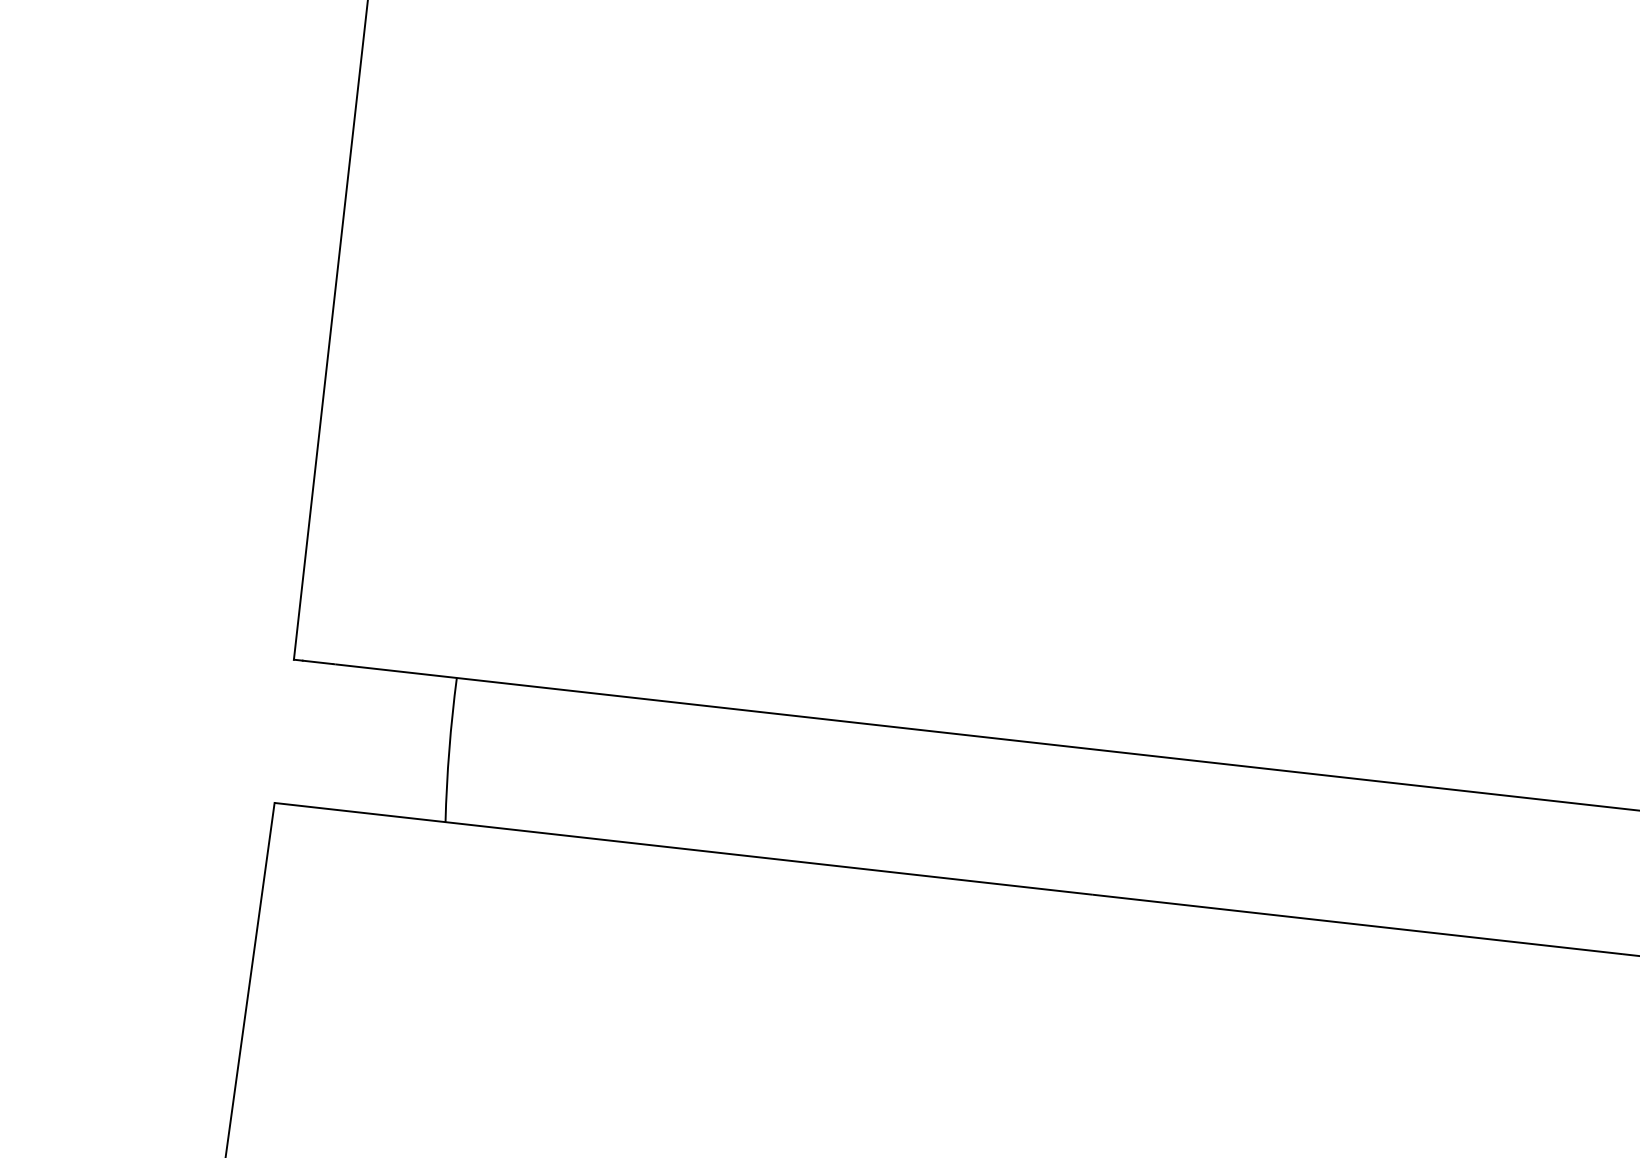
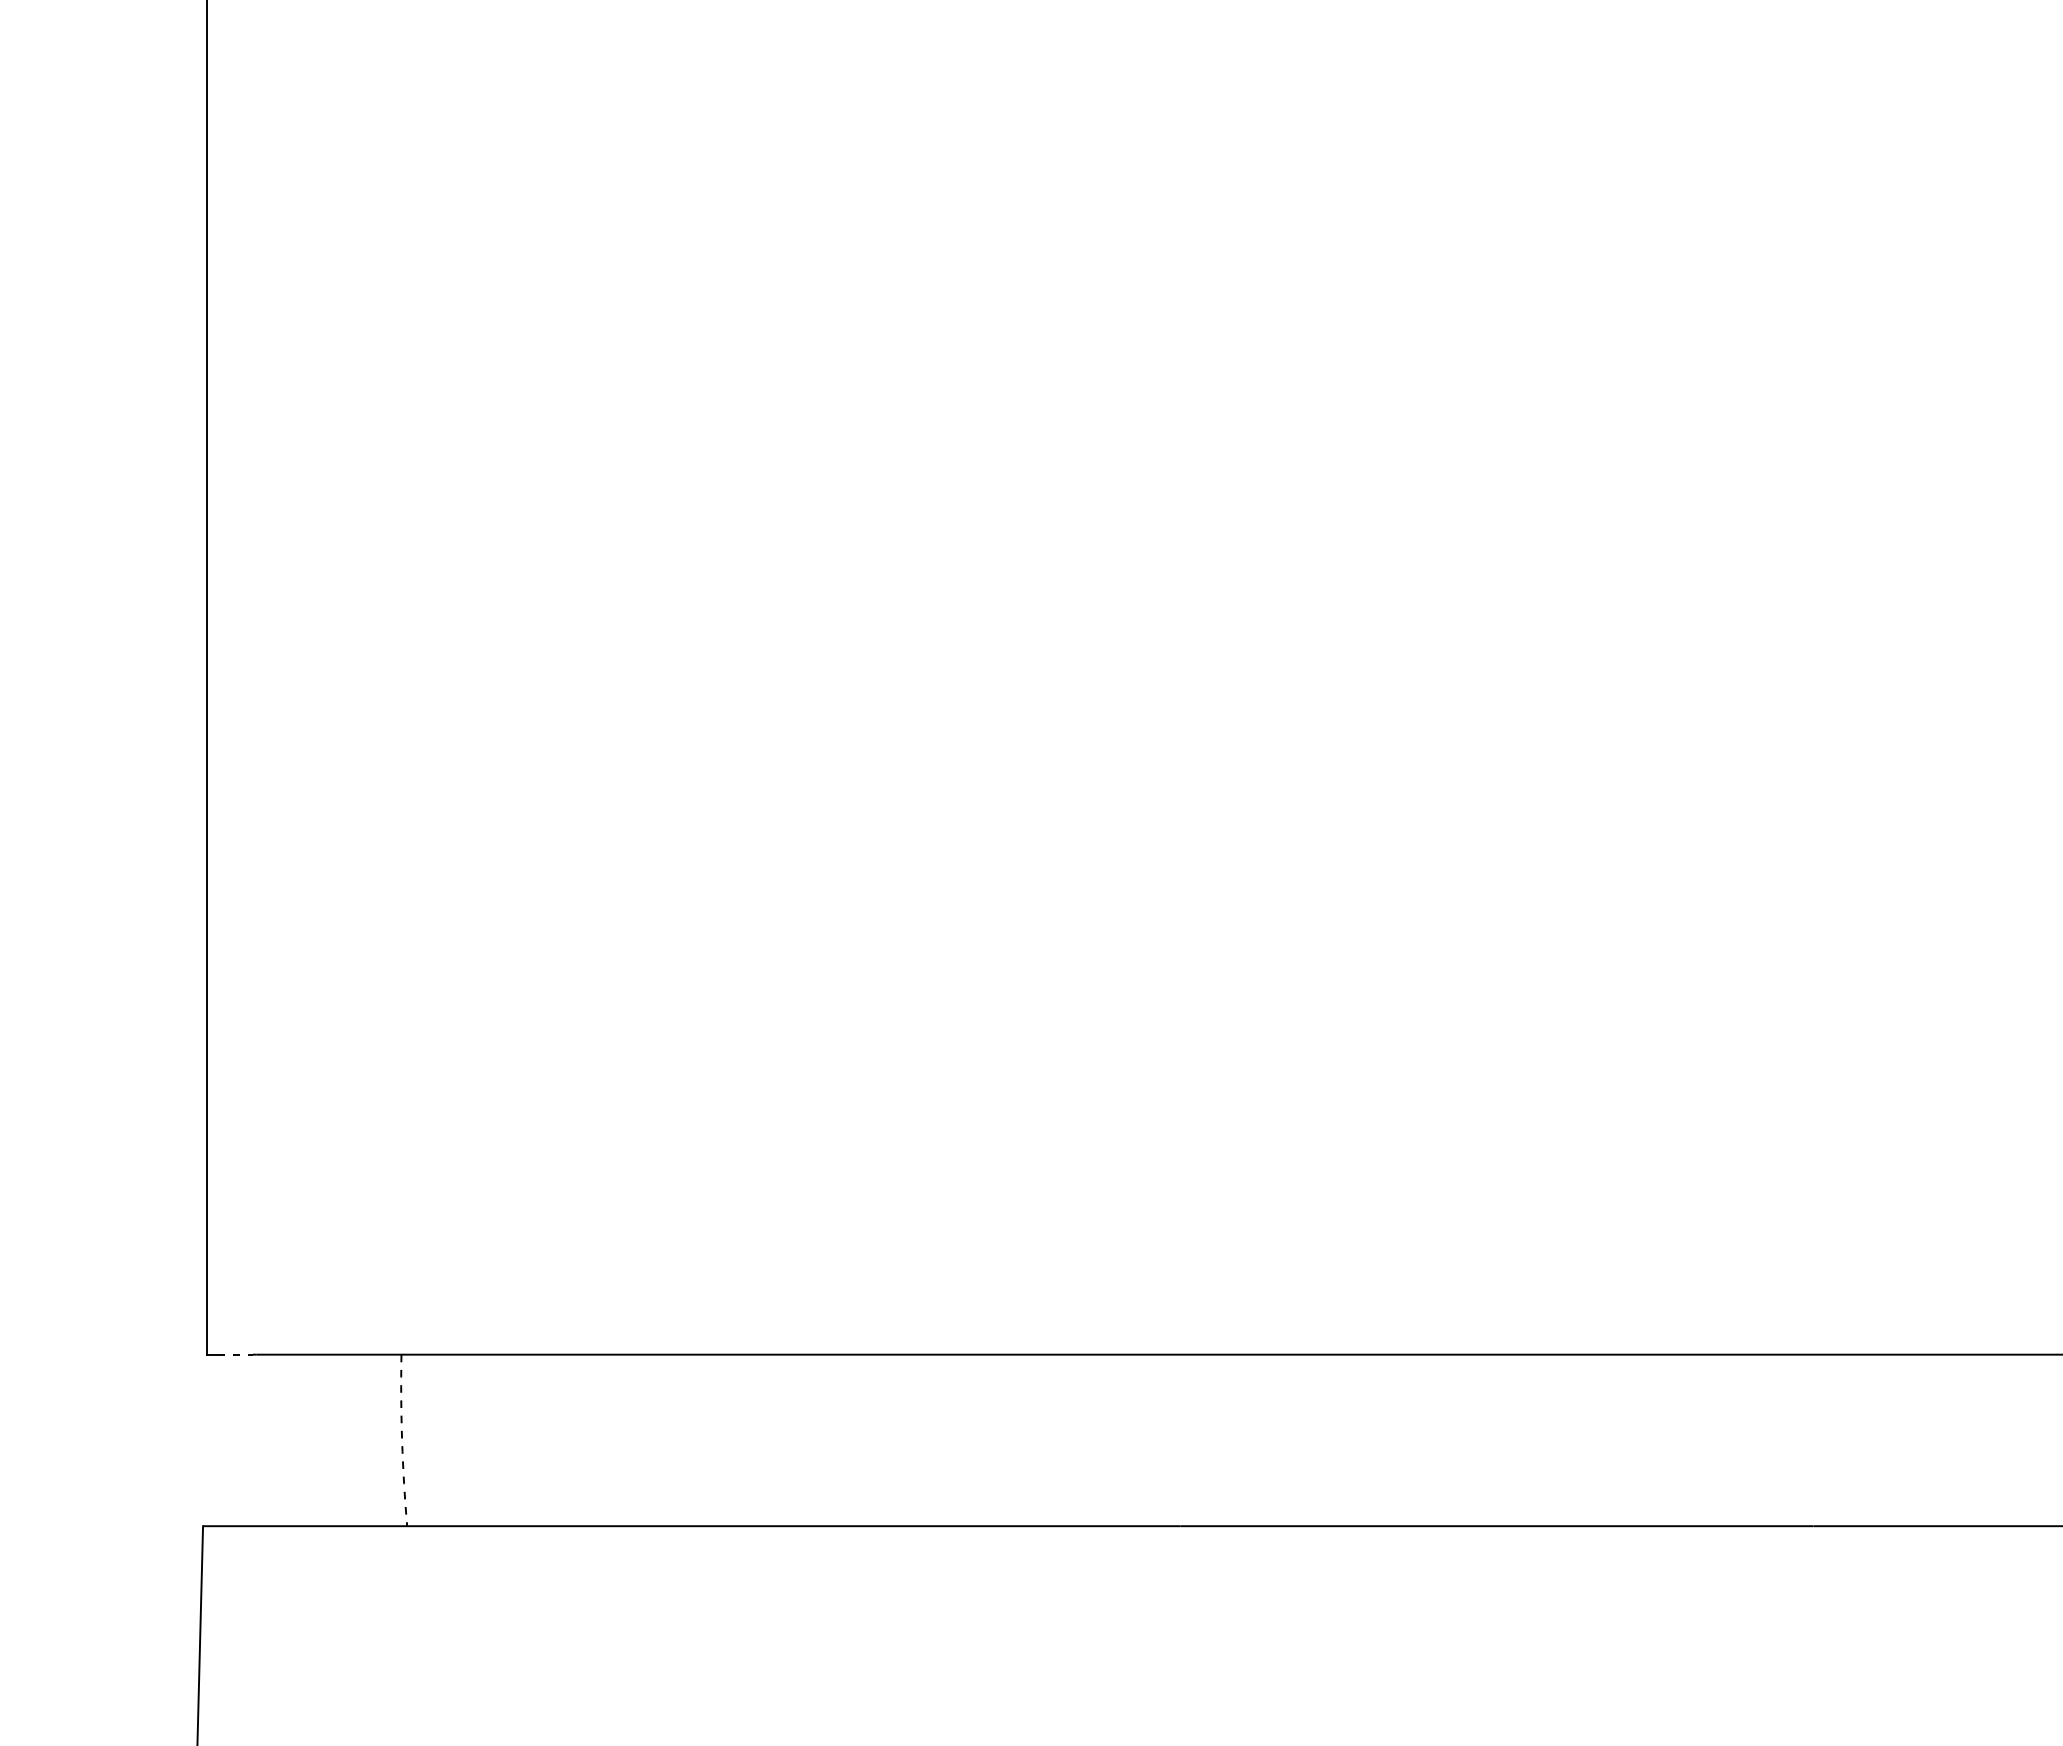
line: (317, 662) -> (235, 1354), solid -> dashed
arc: (449, 749) -> (402, 1440), solid -> dashed

